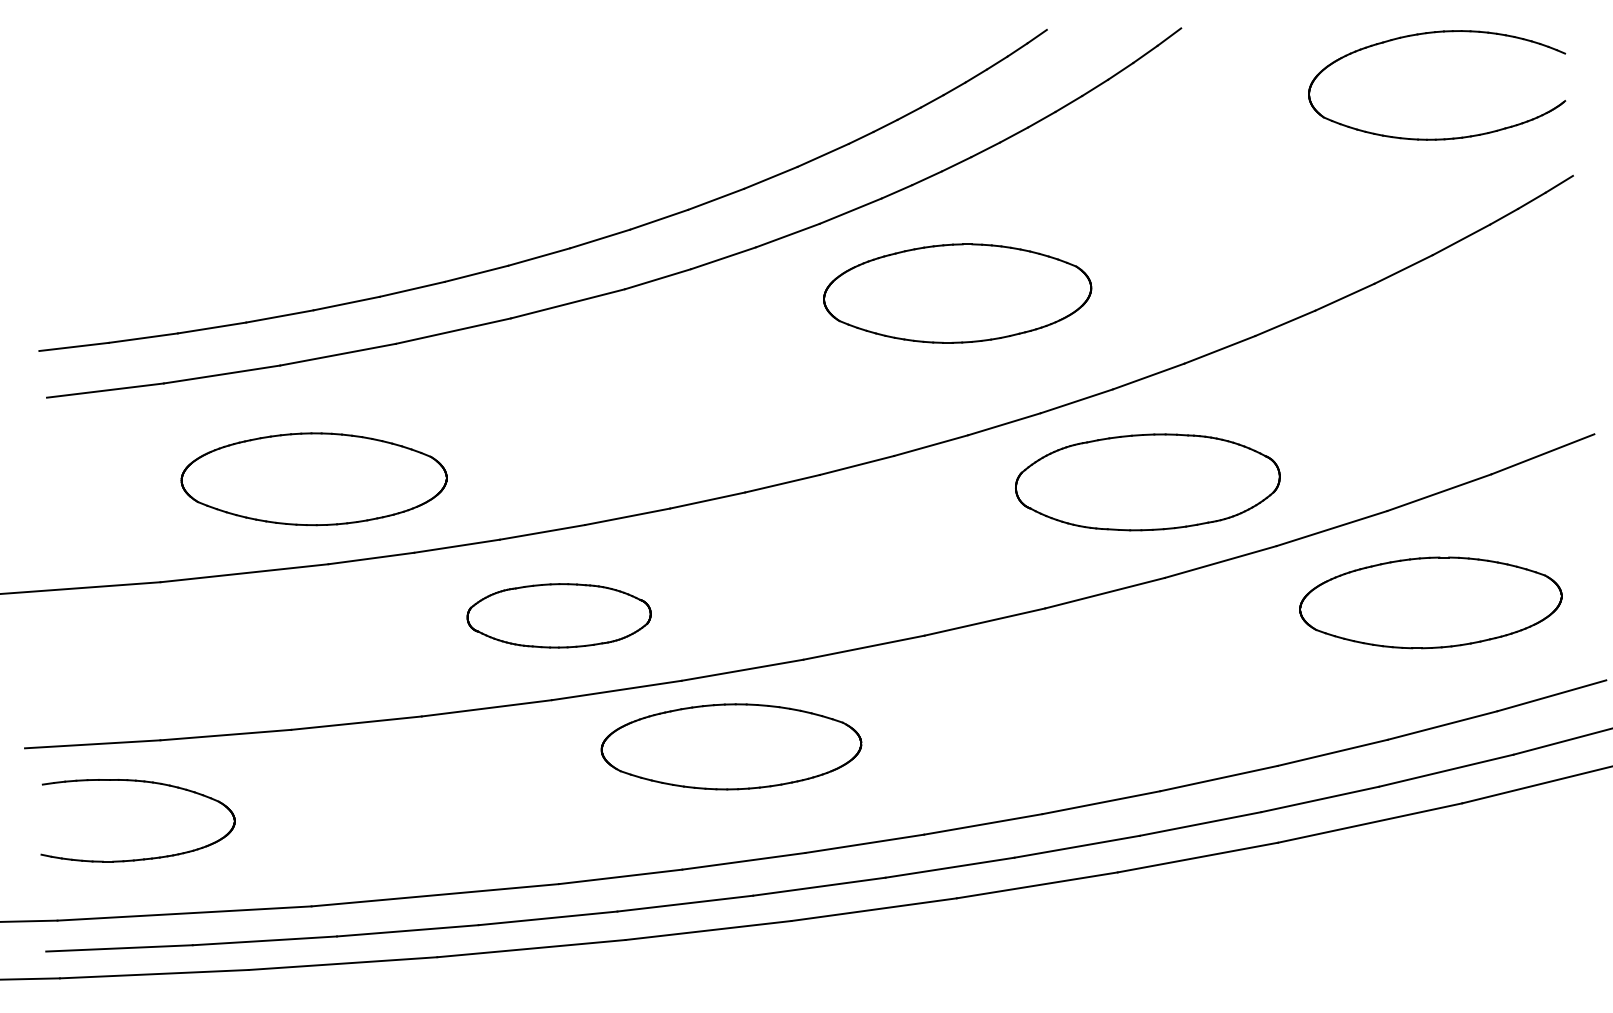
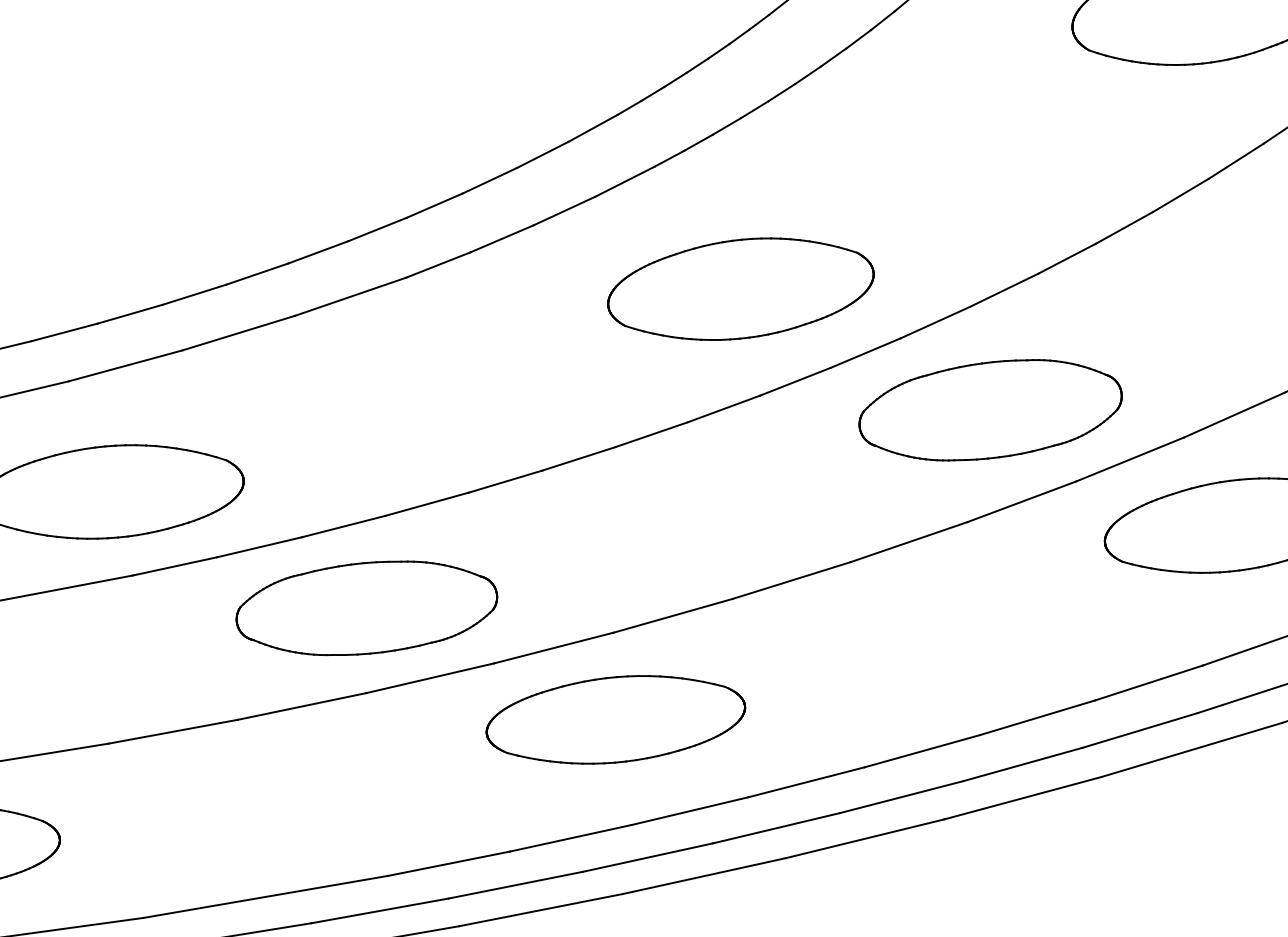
part: (957, 293) -> (740, 289), moved
part: (1147, 482) -> (990, 410), moved
part: (558, 615) -> (366, 608), size x1.43
part: (731, 746) -> (615, 719), moved

